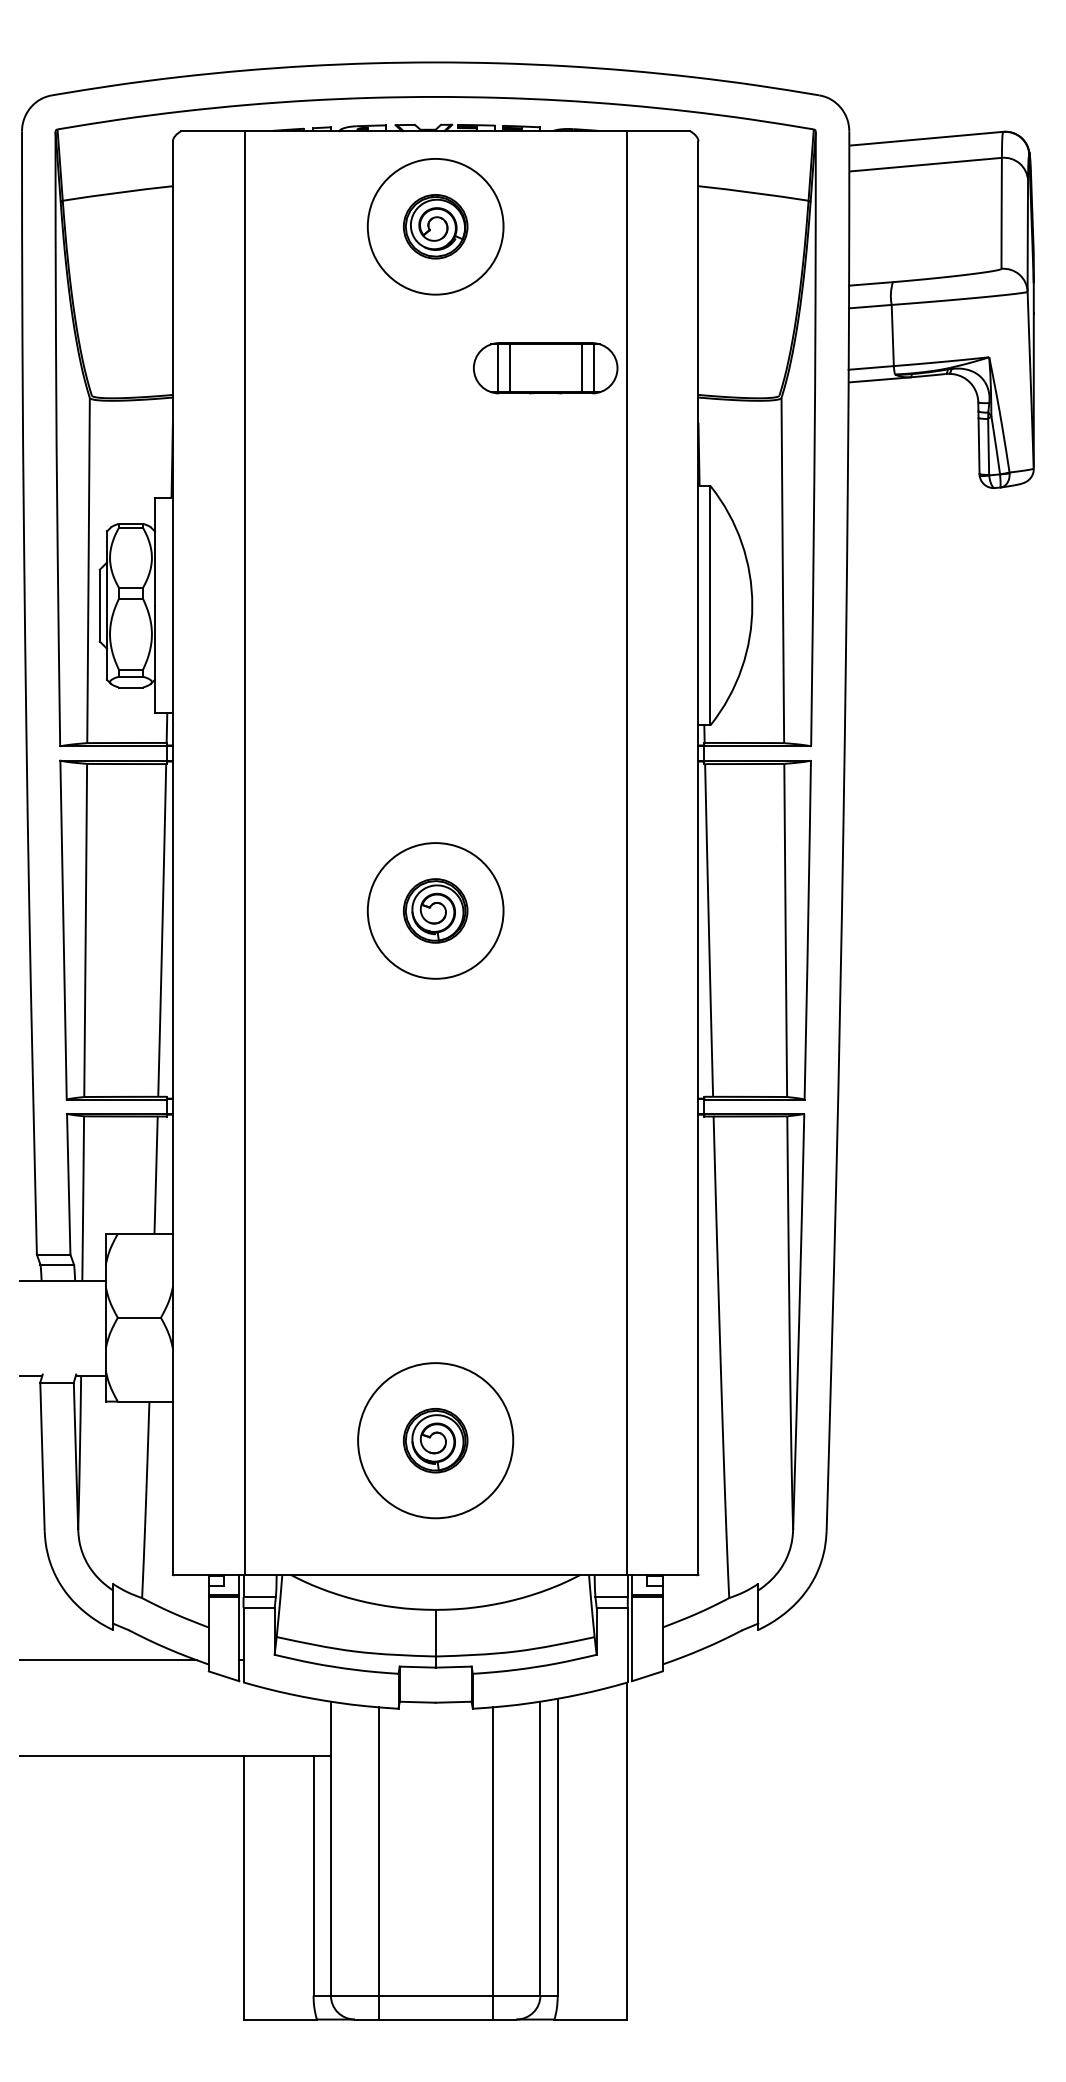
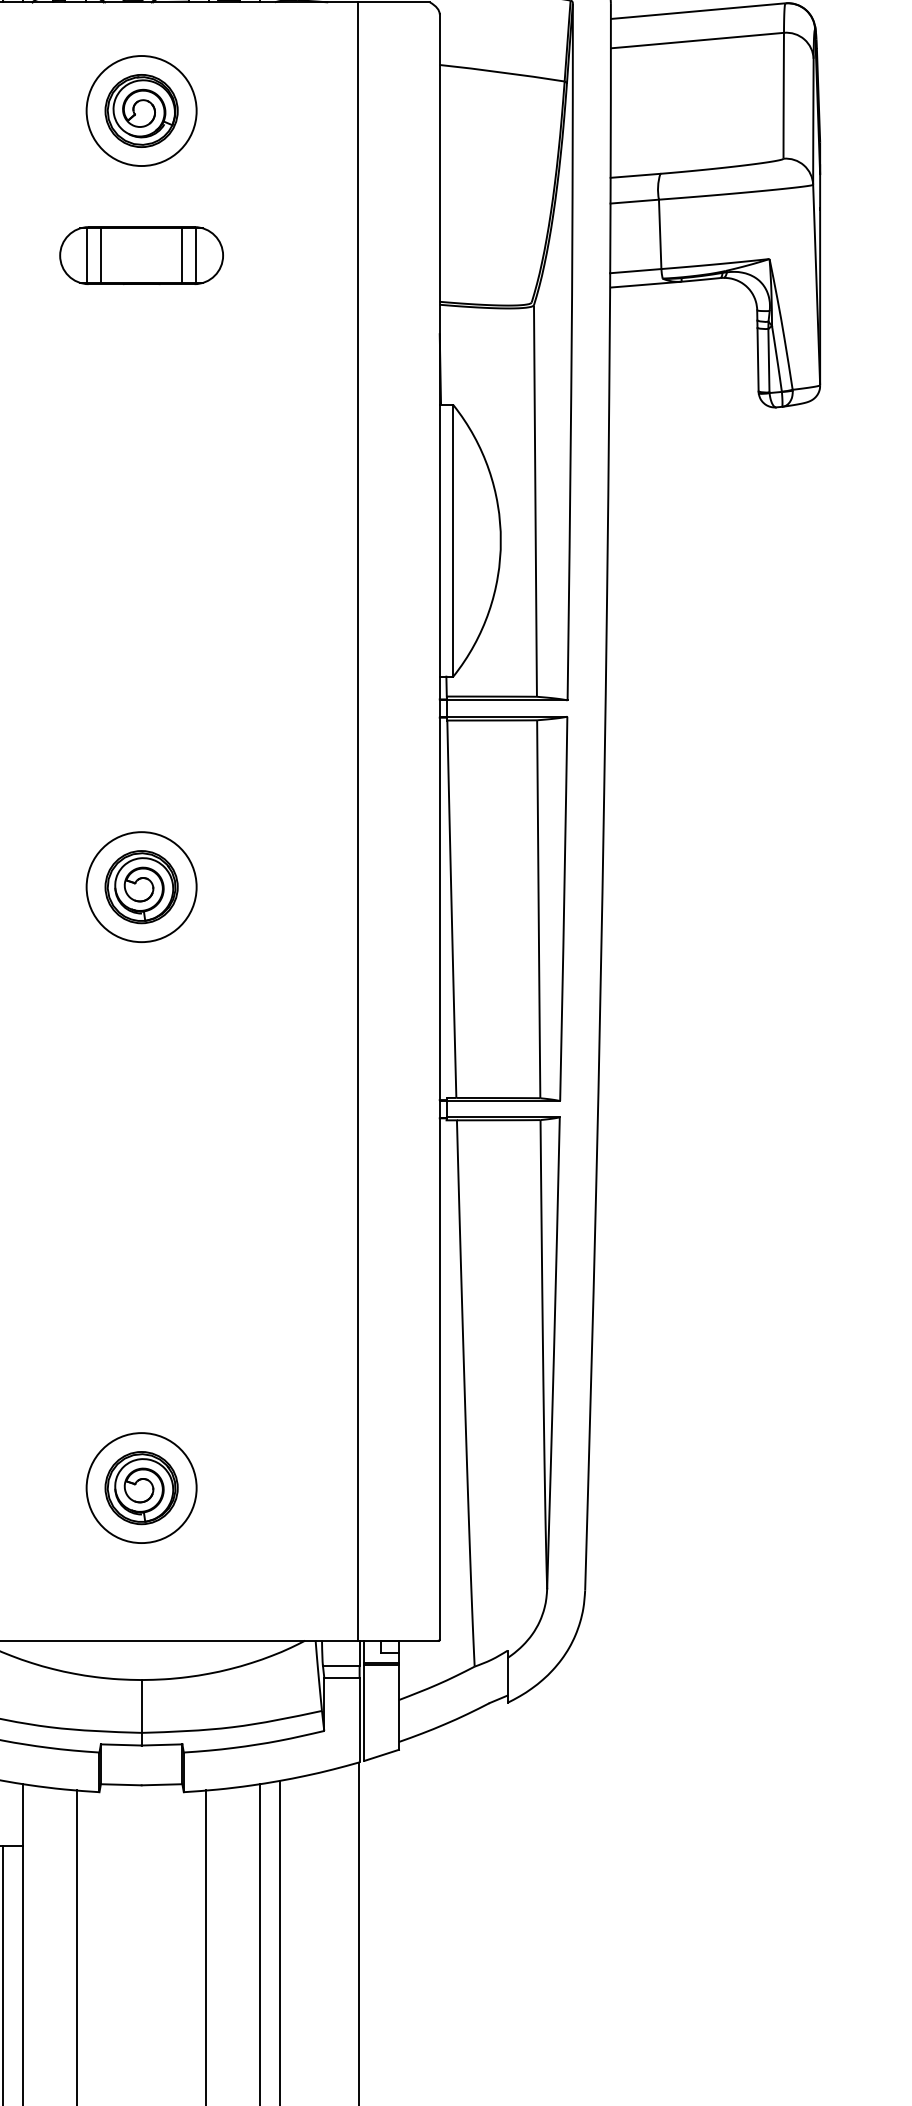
circle: (435, 226) -> (141, 110), size x0.71
part: (545, 368) -> (141, 255), moved
circle: (435, 910) -> (141, 886), size x0.71
circle: (435, 1440) -> (141, 1487), size x0.62

